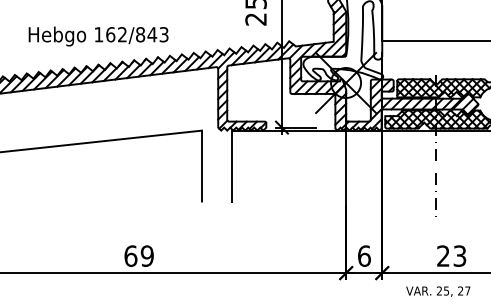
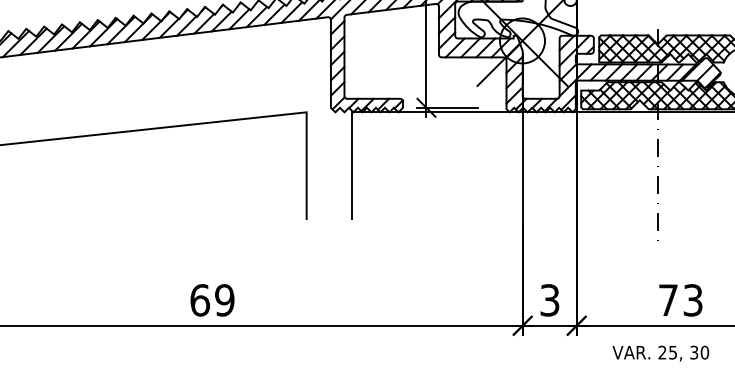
text: (364, 255) -> (550, 299), 6 -> 3
text: (443, 255) -> (668, 299), 23 -> 73
text: (464, 290) -> (699, 351), 27 -> 30

